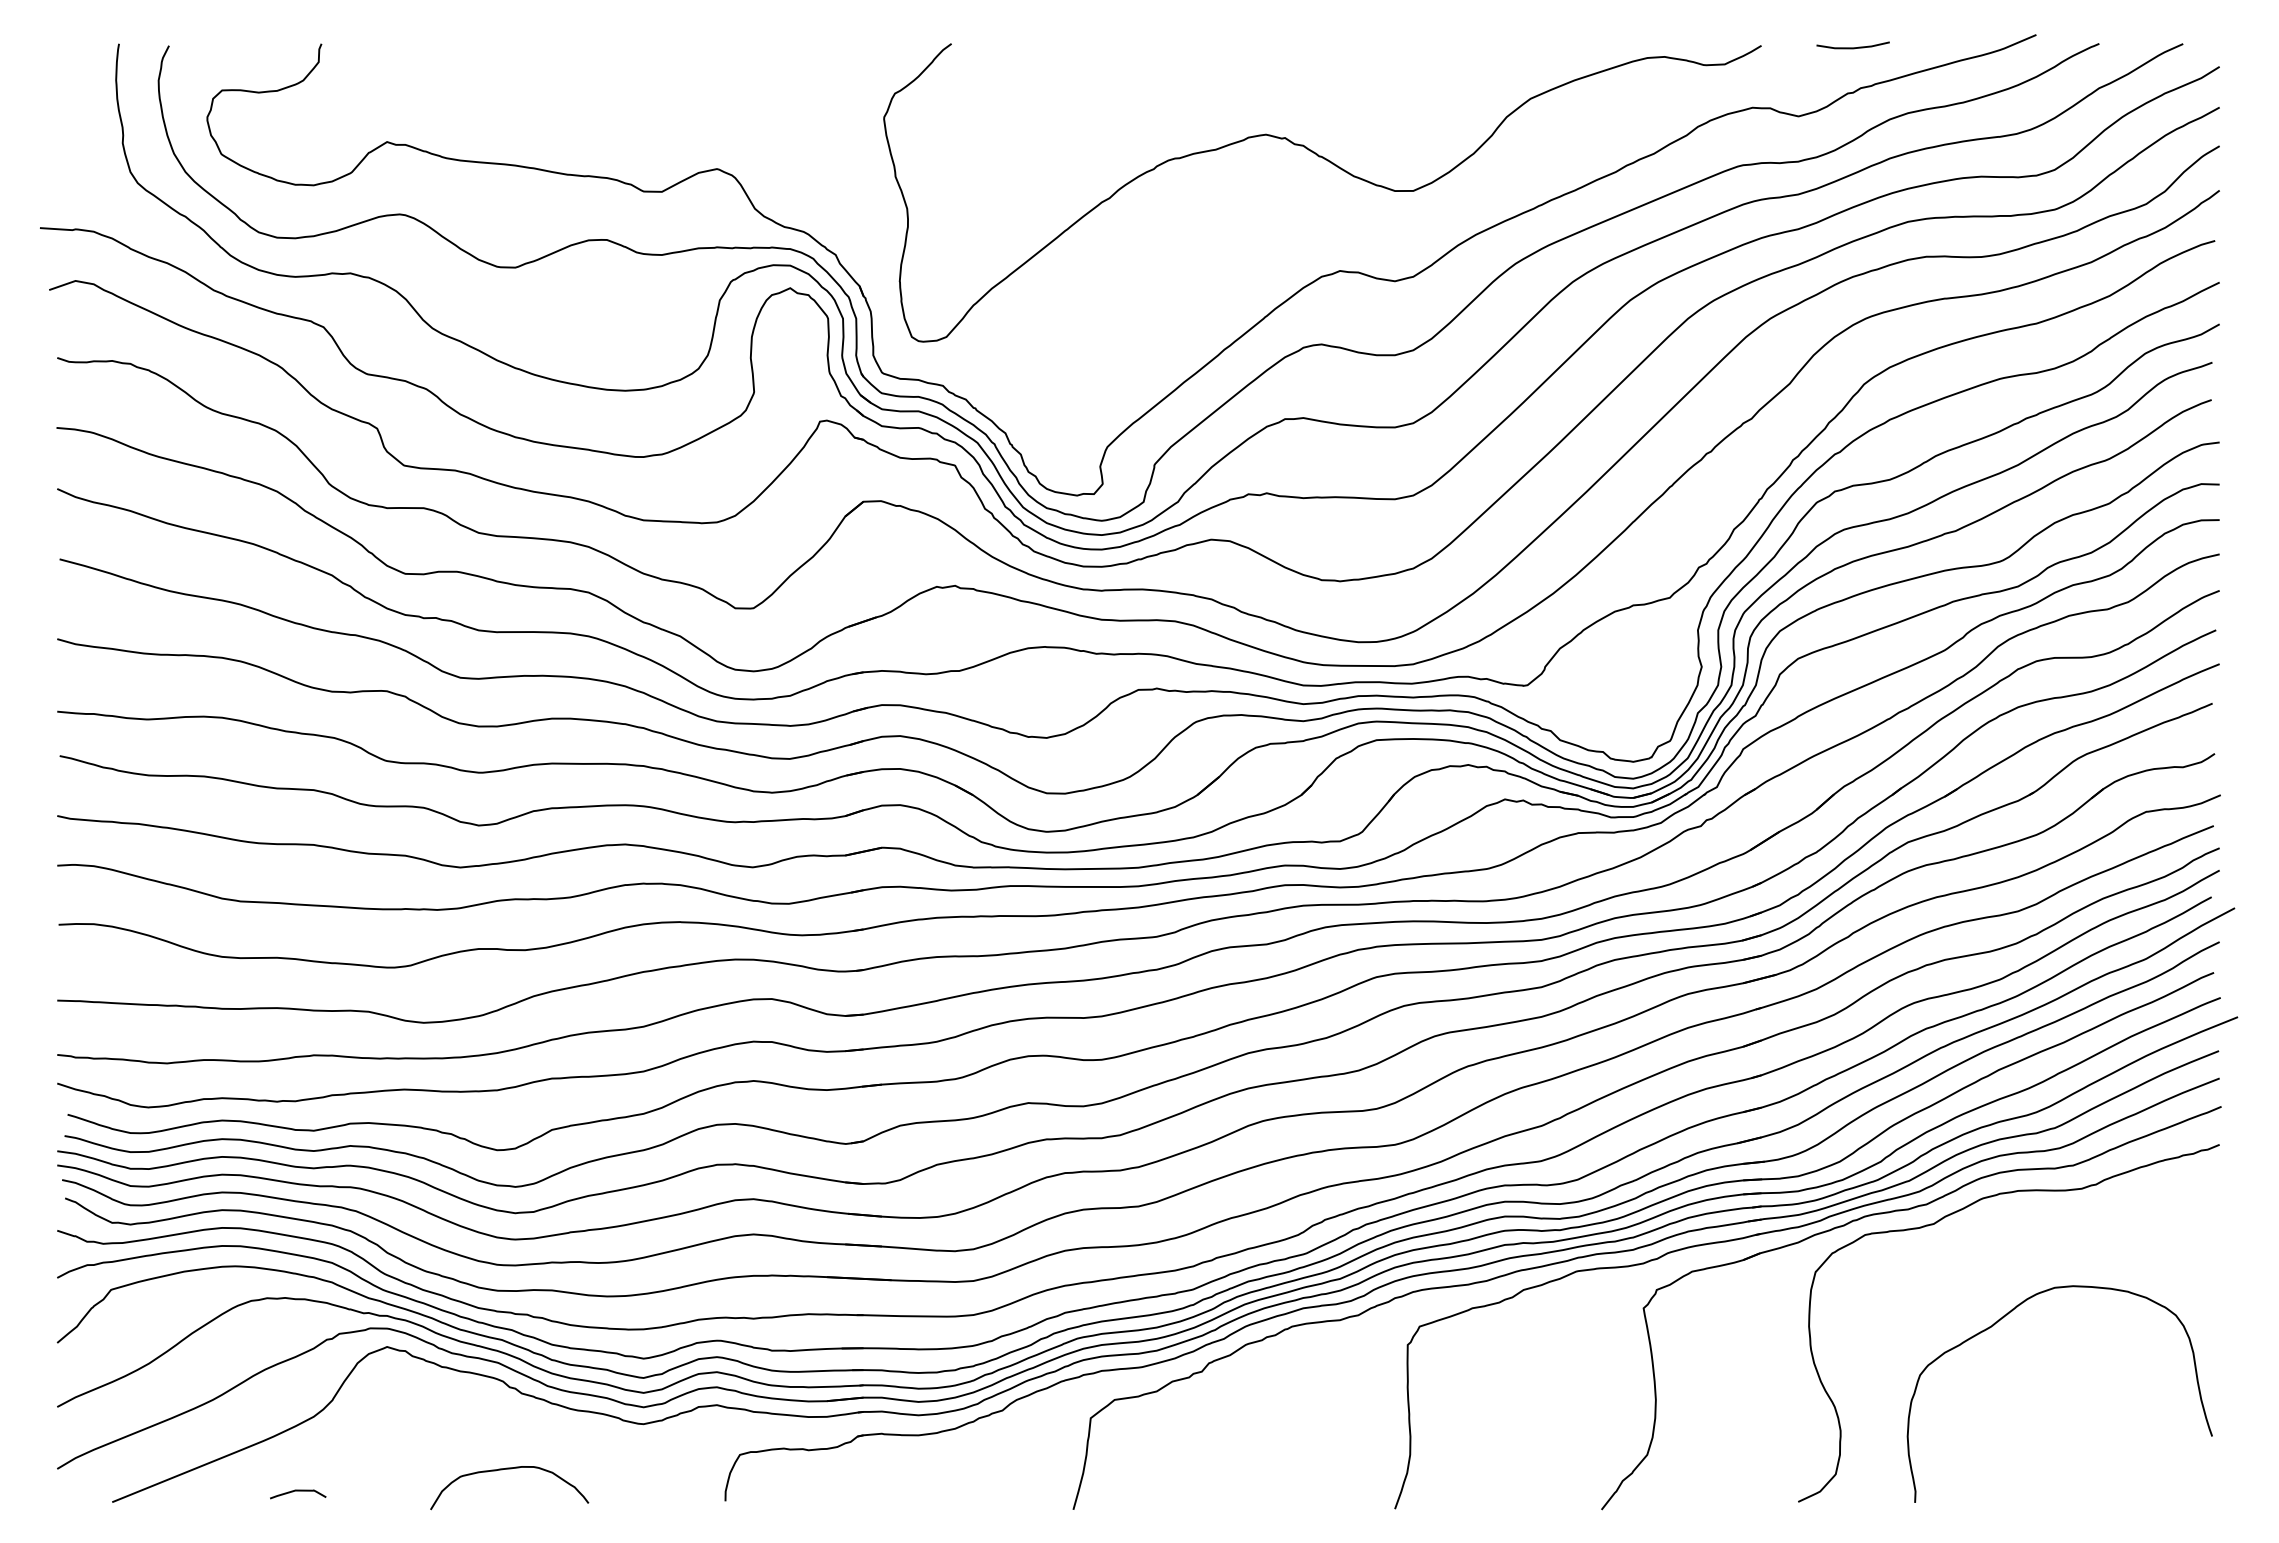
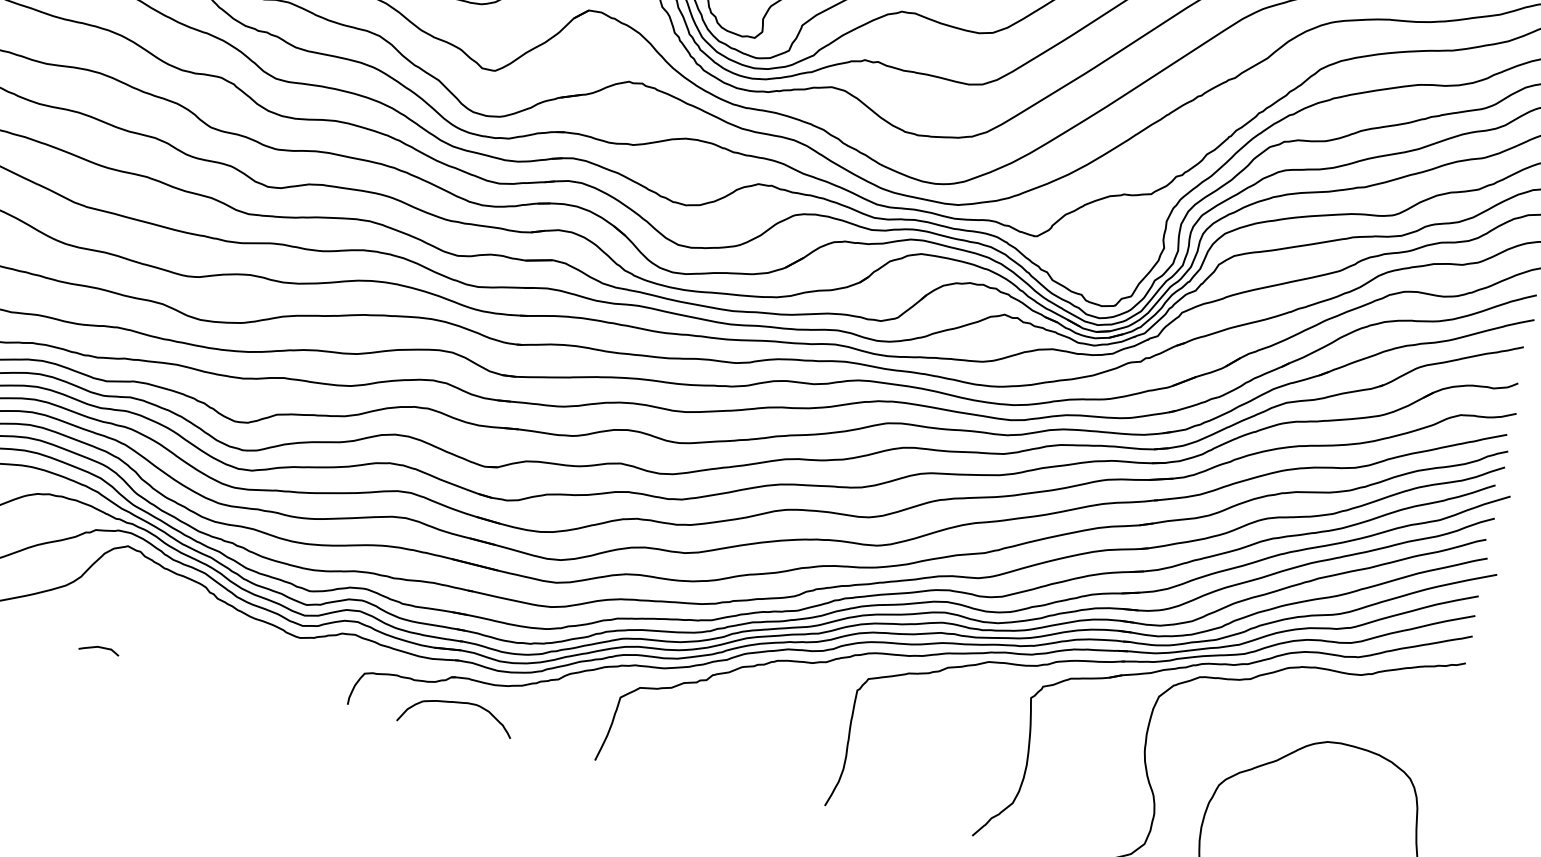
curve: (509, 1469) -> (458, 703), moved
curve: (298, 1491) -> (99, 647), moved

